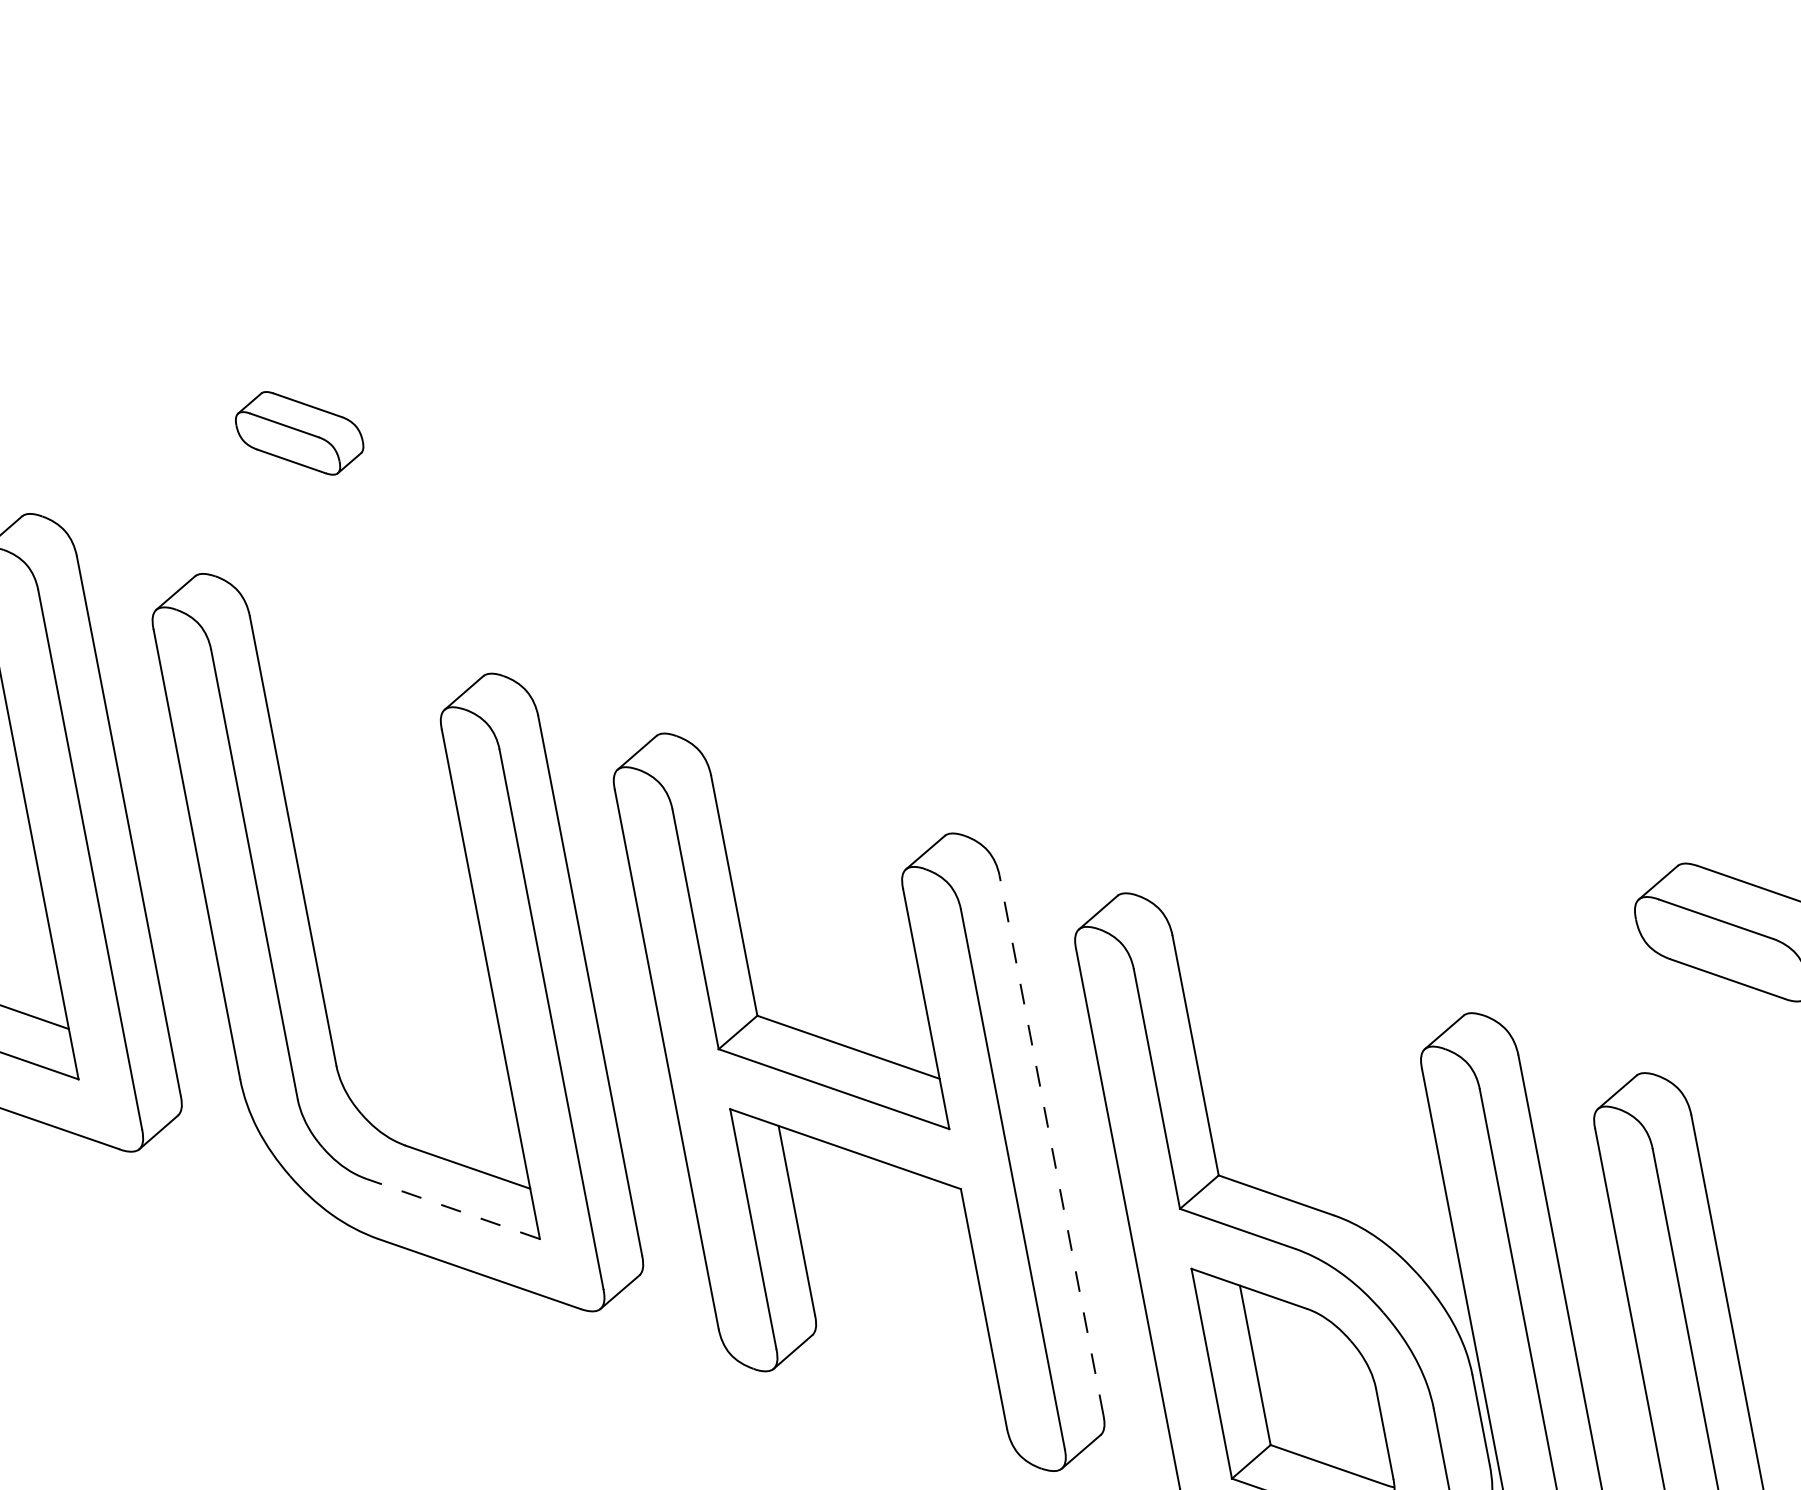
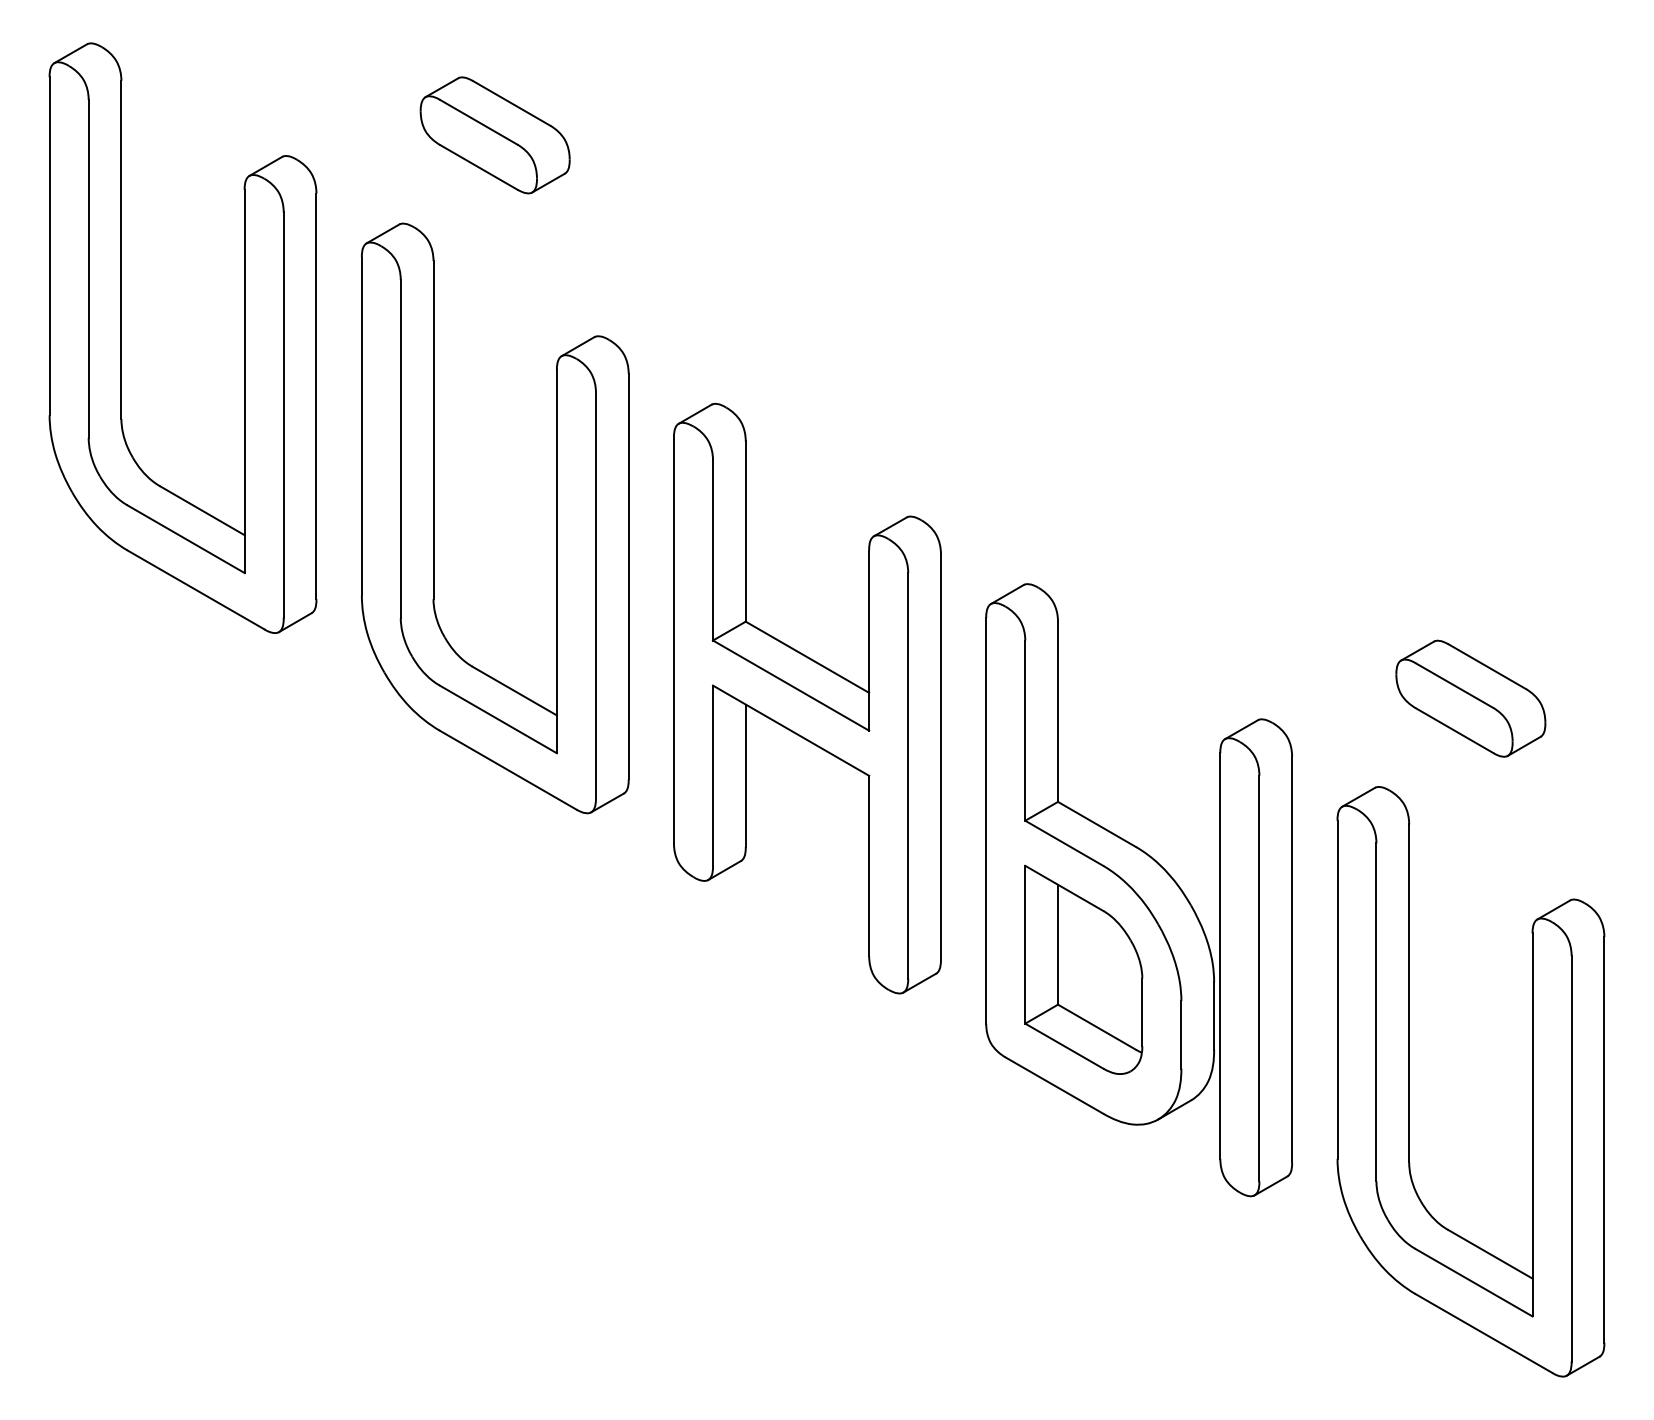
part: (298, 433) -> (494, 135), size x1.67
line: (1050, 1145) -> (940, 756), dashed -> solid
line: (453, 1209) -> (498, 719), dashed -> solid

